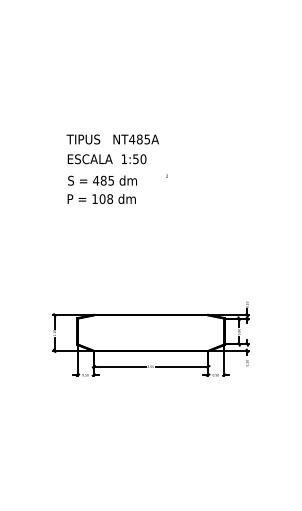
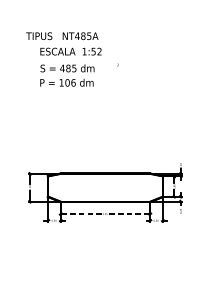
text: (112, 139) -> (62, 36), moved
text: (143, 159) -> (99, 51), 1:50 -> 1:52
text: (110, 198) -> (73, 82), 108 -> 106
line: (119, 366) -> (80, 213), solid -> dashed
line: (182, 366) -> (130, 213), solid -> dashed

